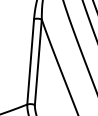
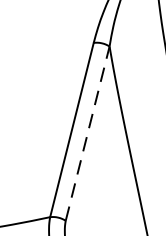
line: (38, 62) -> (87, 134), solid -> dashed

